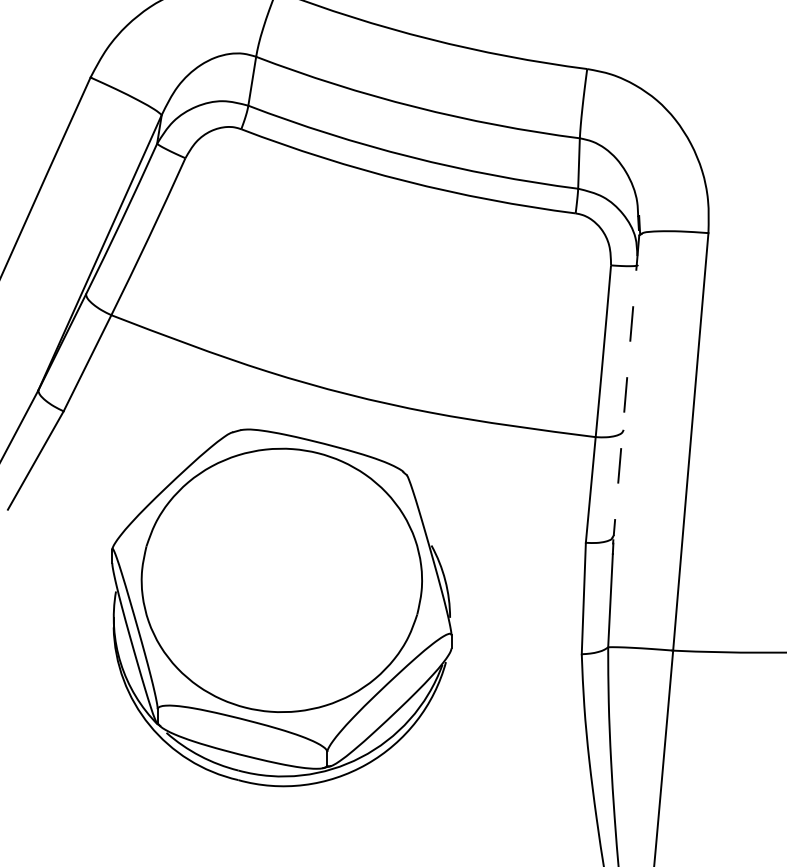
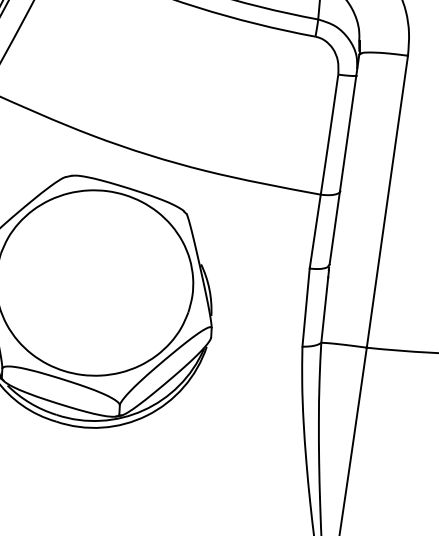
line: (626, 385) -> (344, 159), dashed -> solid

